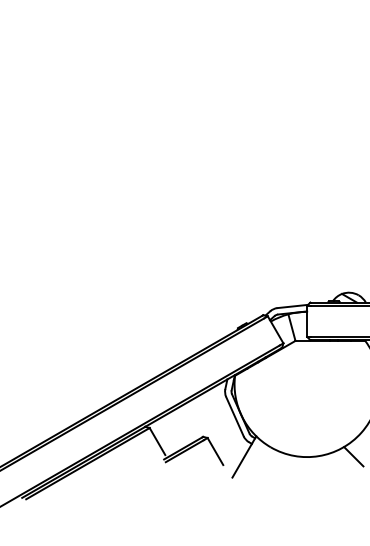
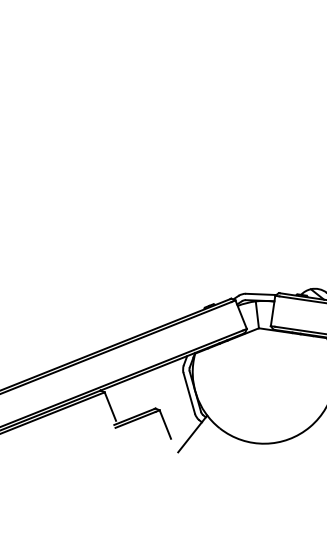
line: (353, 456) -> (298, 448), removed

